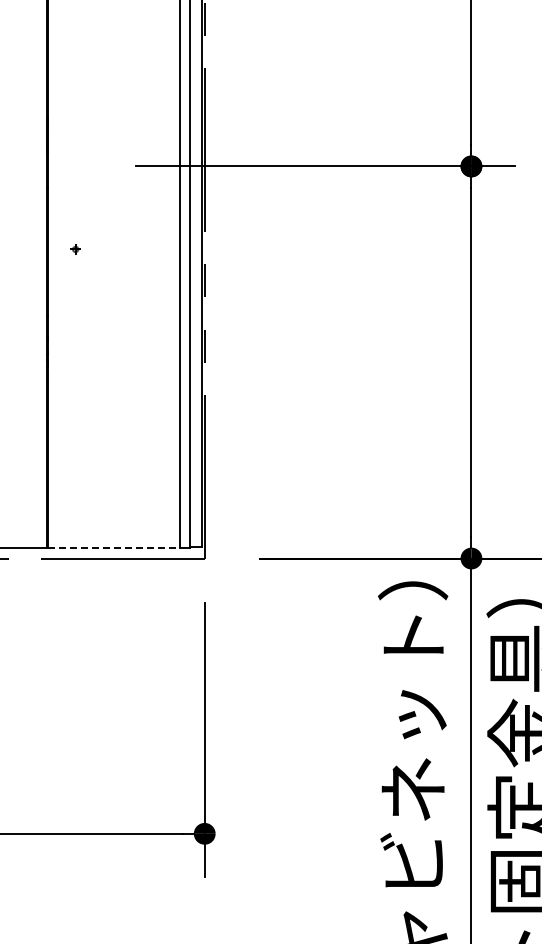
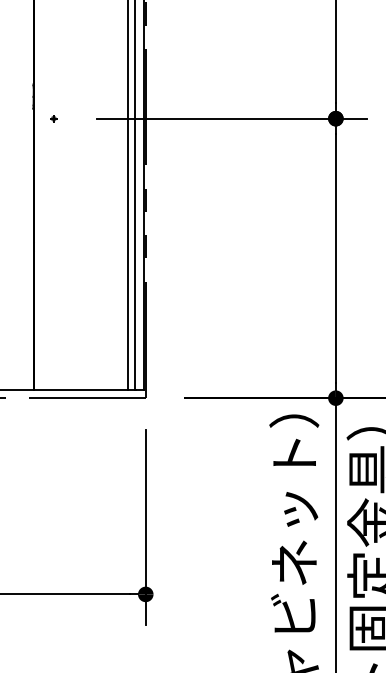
part: (75, 249) -> (53, 118), moved
line: (114, 547) -> (81, 390), dashed -> solid

